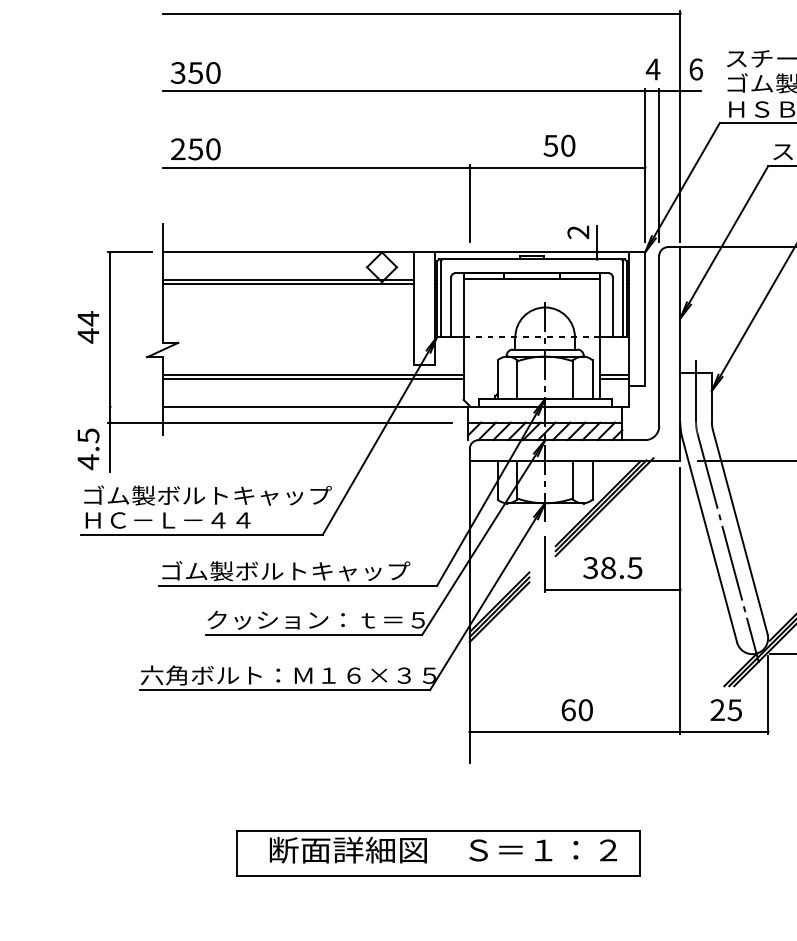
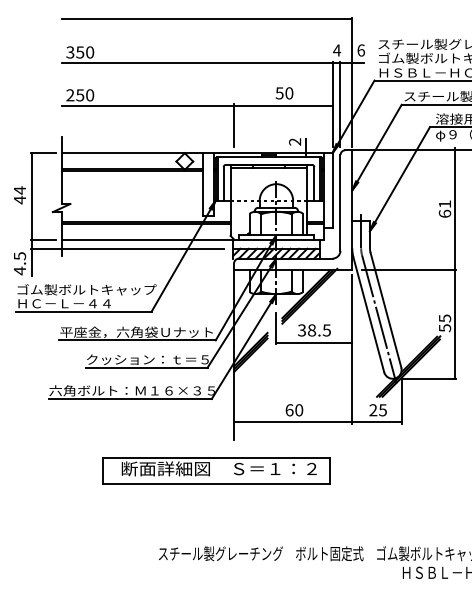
line: (128, 406) -> (42, 239), added
text: (295, 569) -> (136, 331), ゴム製ボルトキャップ -> 平座金，六角袋Ｕナット
part: (438, 853) -> (216, 470), moved

